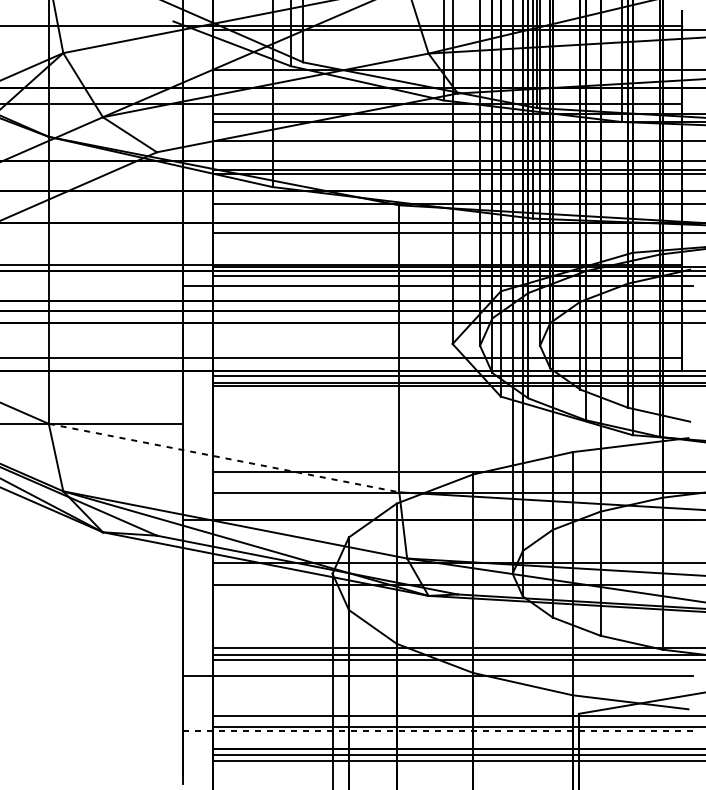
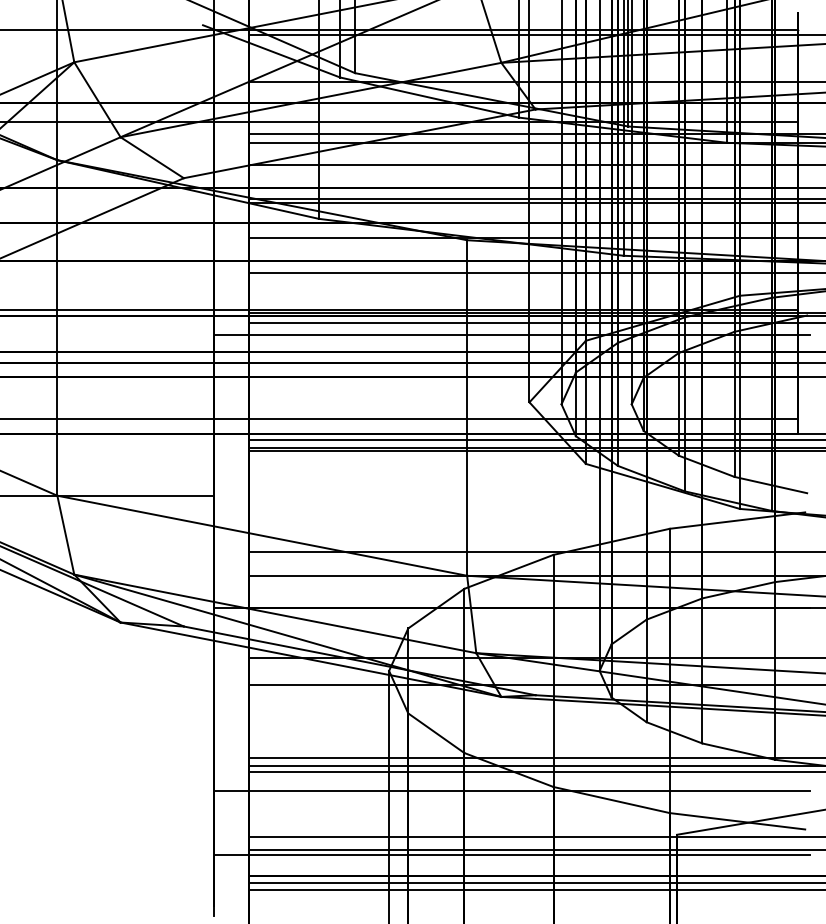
line: (224, 457) -> (262, 535), dashed -> solid
line: (438, 730) -> (512, 854), dashed -> solid

